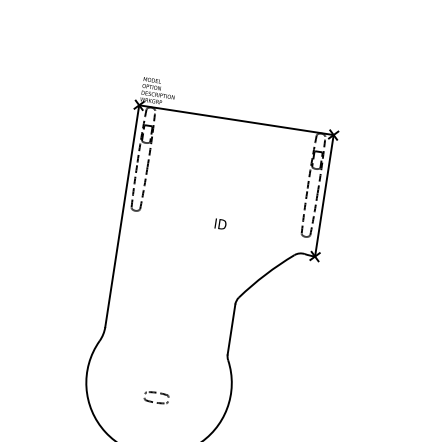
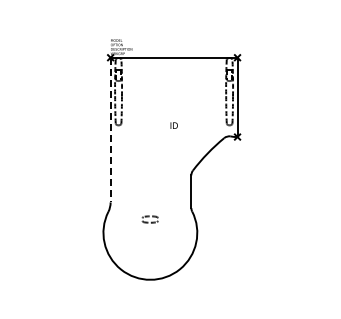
line: (121, 216) -> (110, 130), solid -> dashed
part: (155, 397) -> (149, 219), moved

